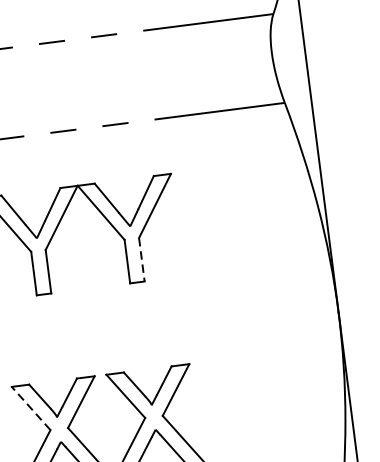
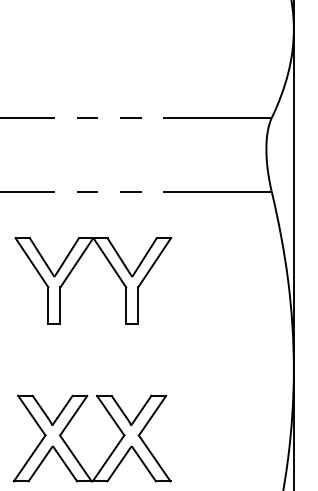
line: (142, 259) -> (138, 305), dashed -> solid
line: (30, 408) -> (31, 415), dashed -> solid

